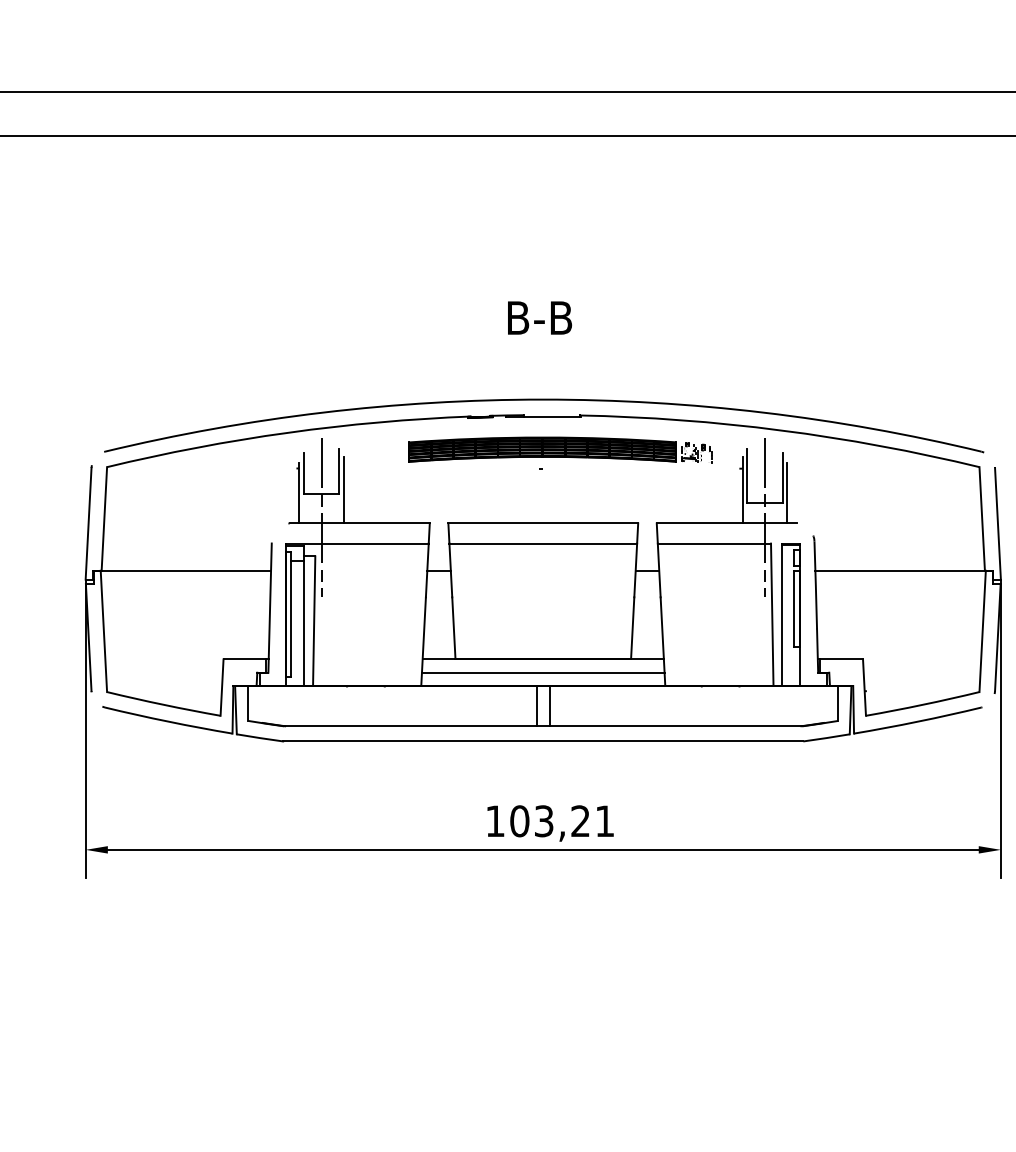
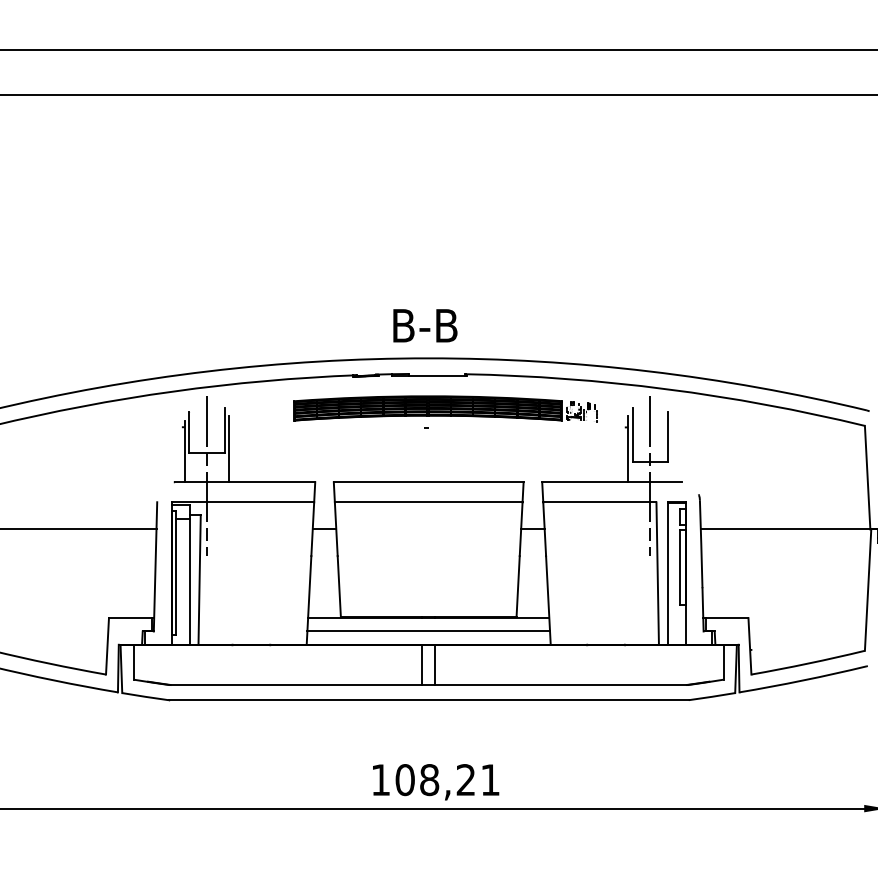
text: (540, 317) -> (425, 325), moved
line: (787, 492) -> (672, 451), removed
text: (543, 821) -> (428, 780), 103,21 -> 108,21

